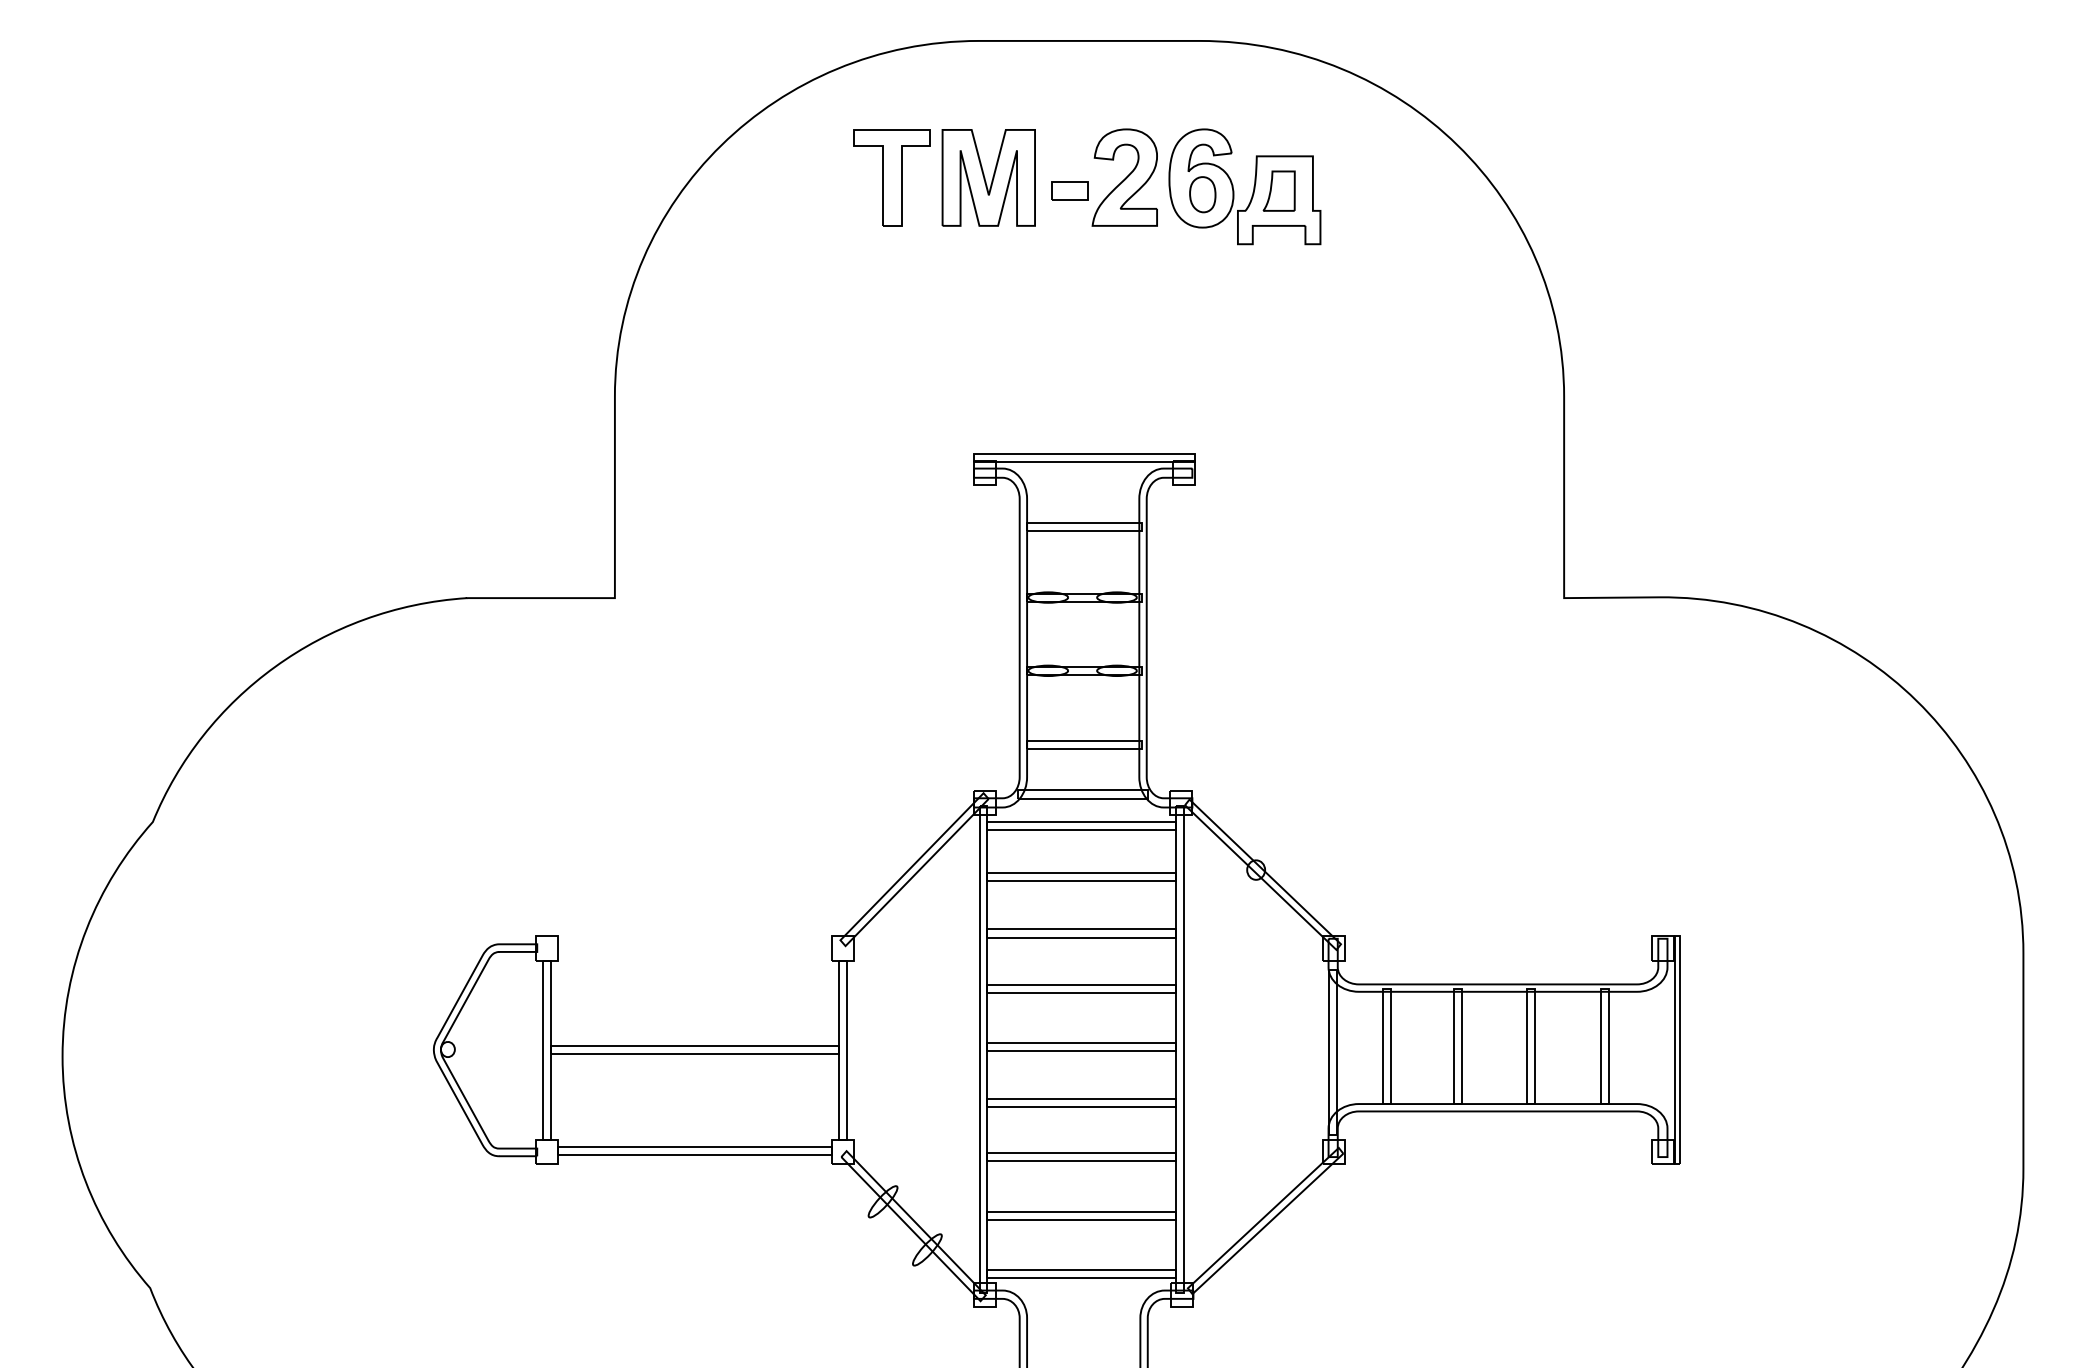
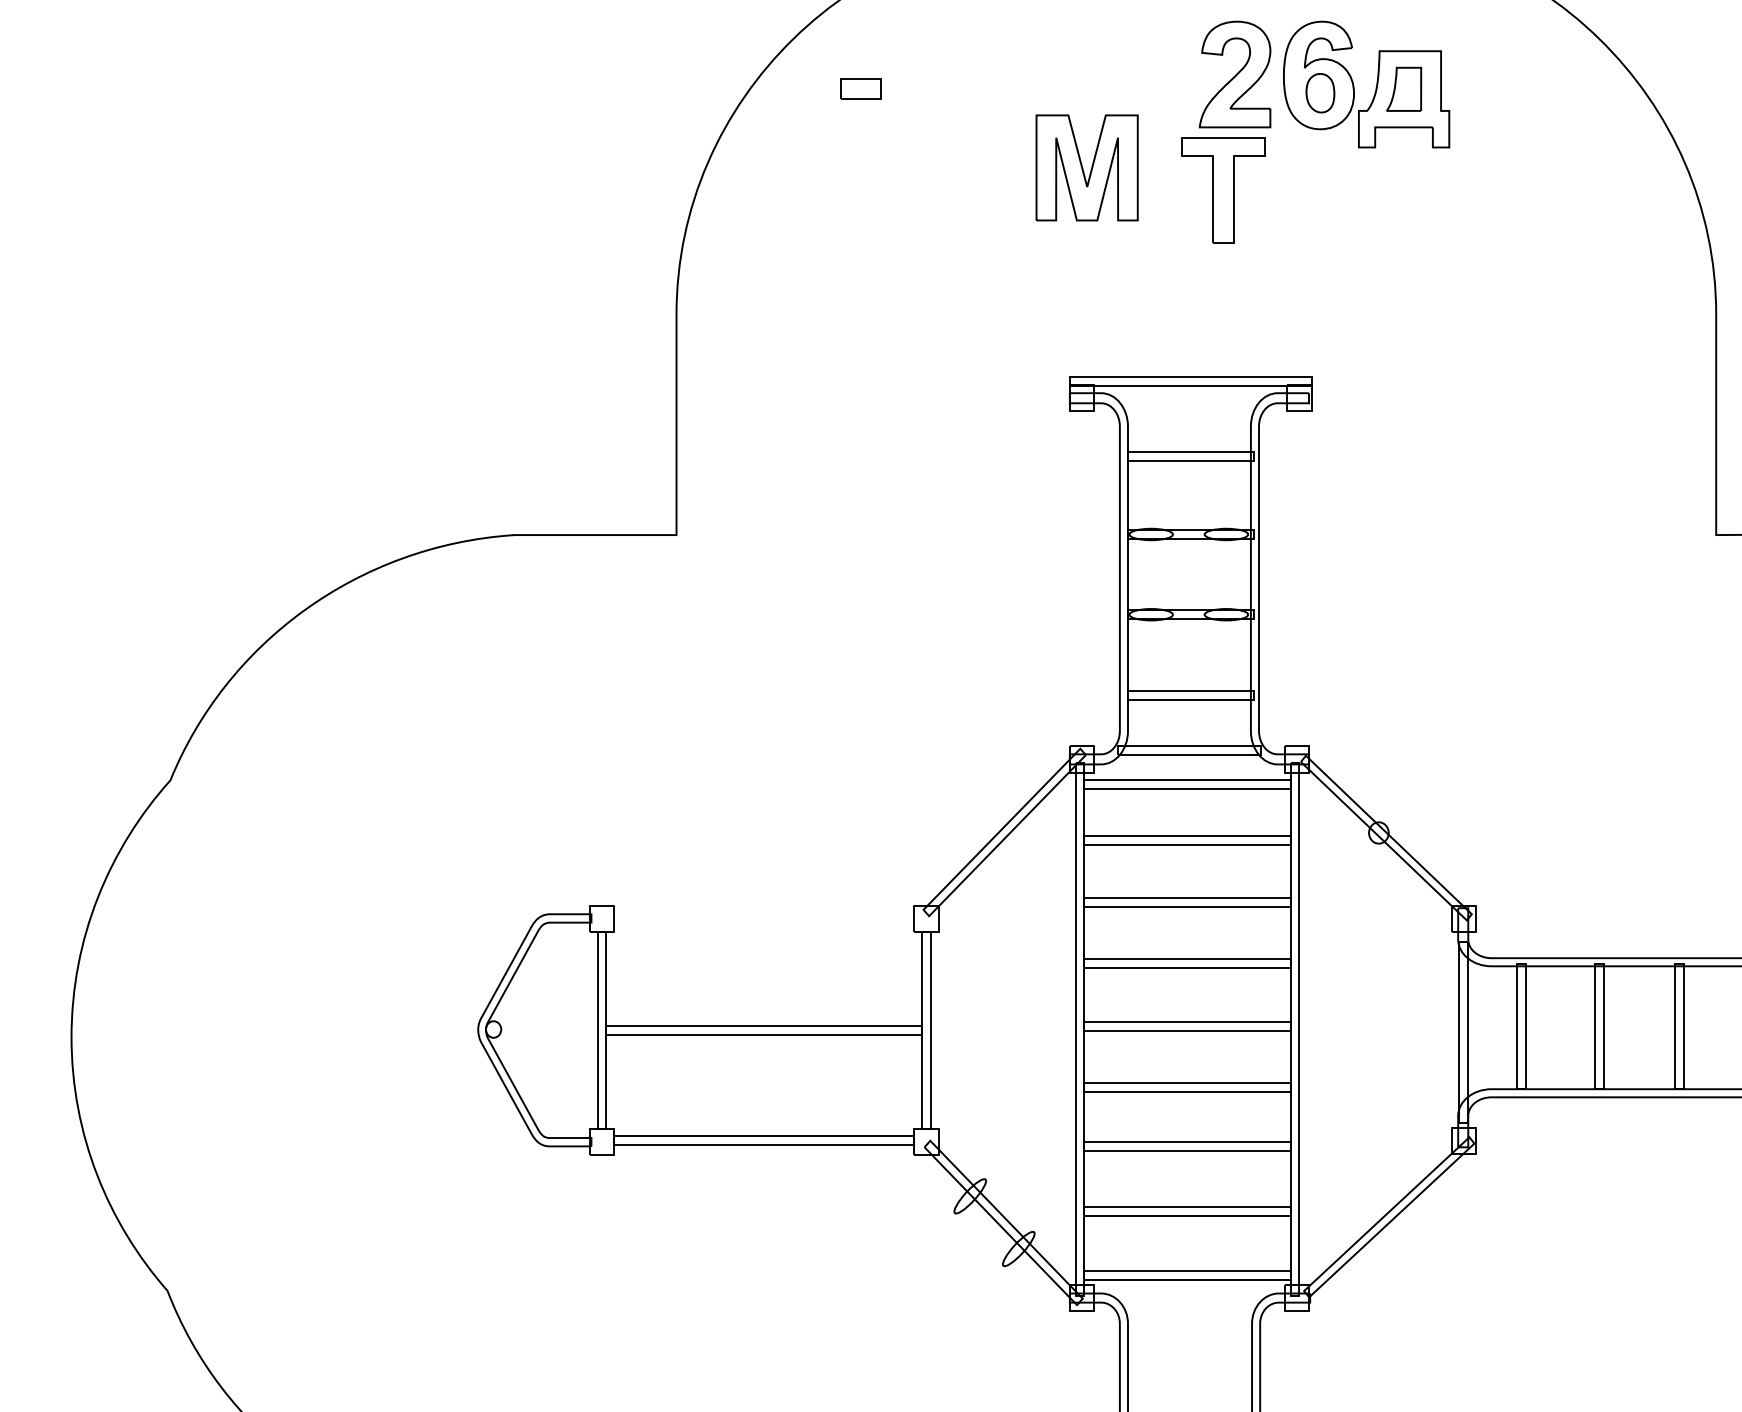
part: (891, 177) -> (1222, 190), moved
part: (988, 177) -> (1086, 167), moved
part: (1069, 190) -> (860, 88), moved

